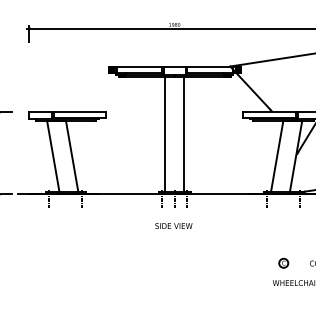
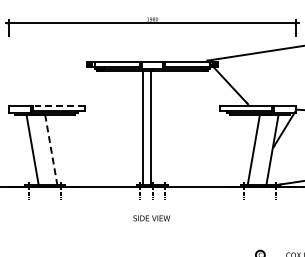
line: (79, 112) -> (58, 106), solid -> dashed
line: (183, 134) -> (150, 127), moved
line: (72, 157) -> (51, 150), solid -> dashed

